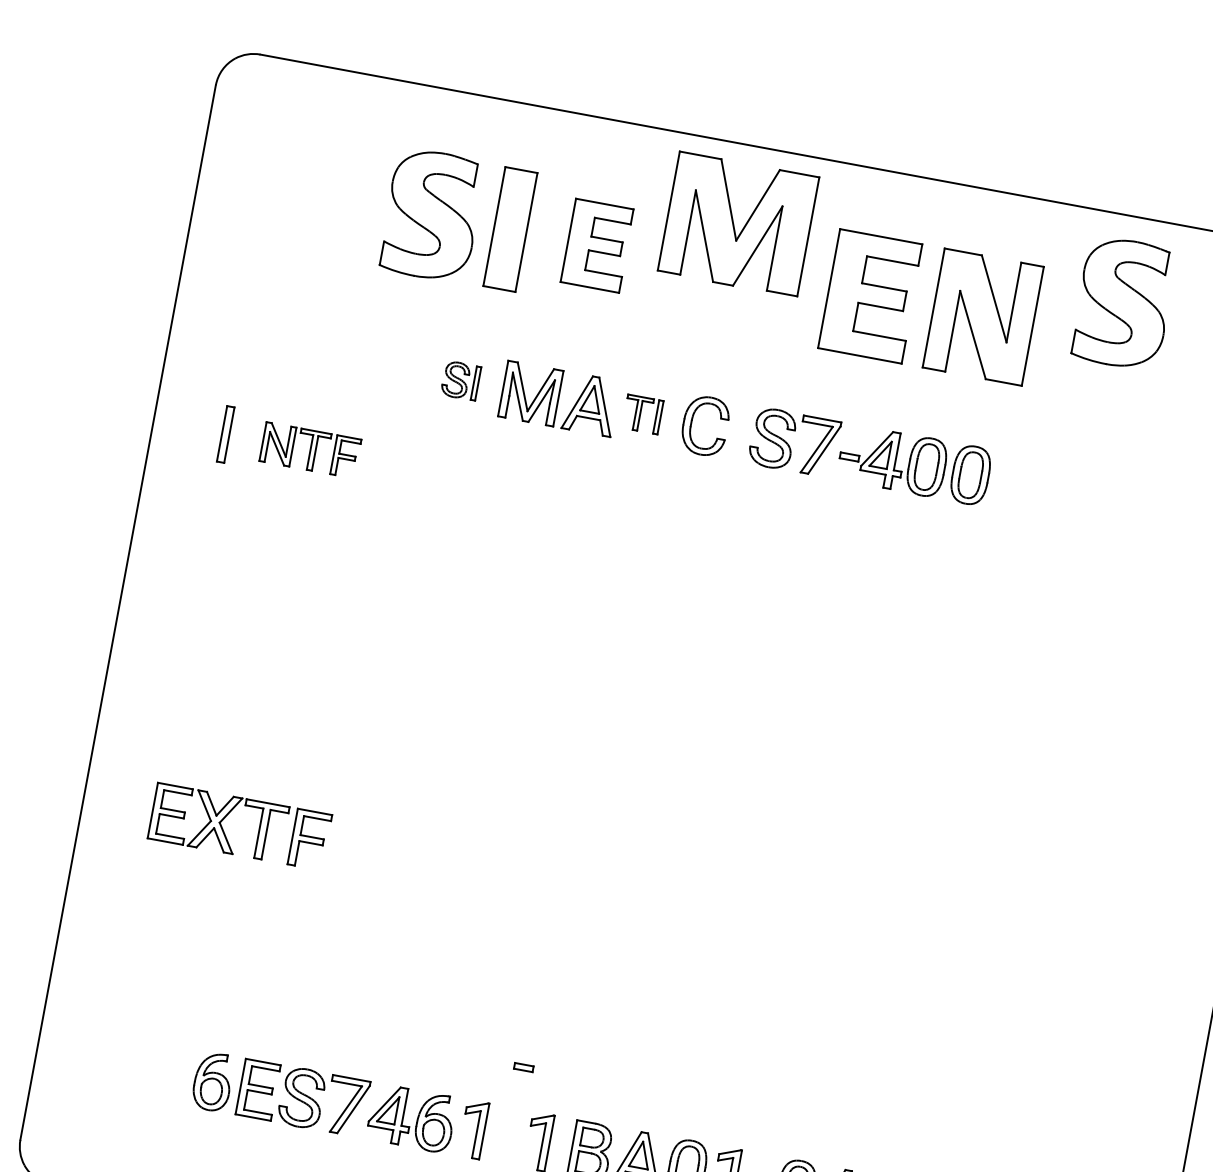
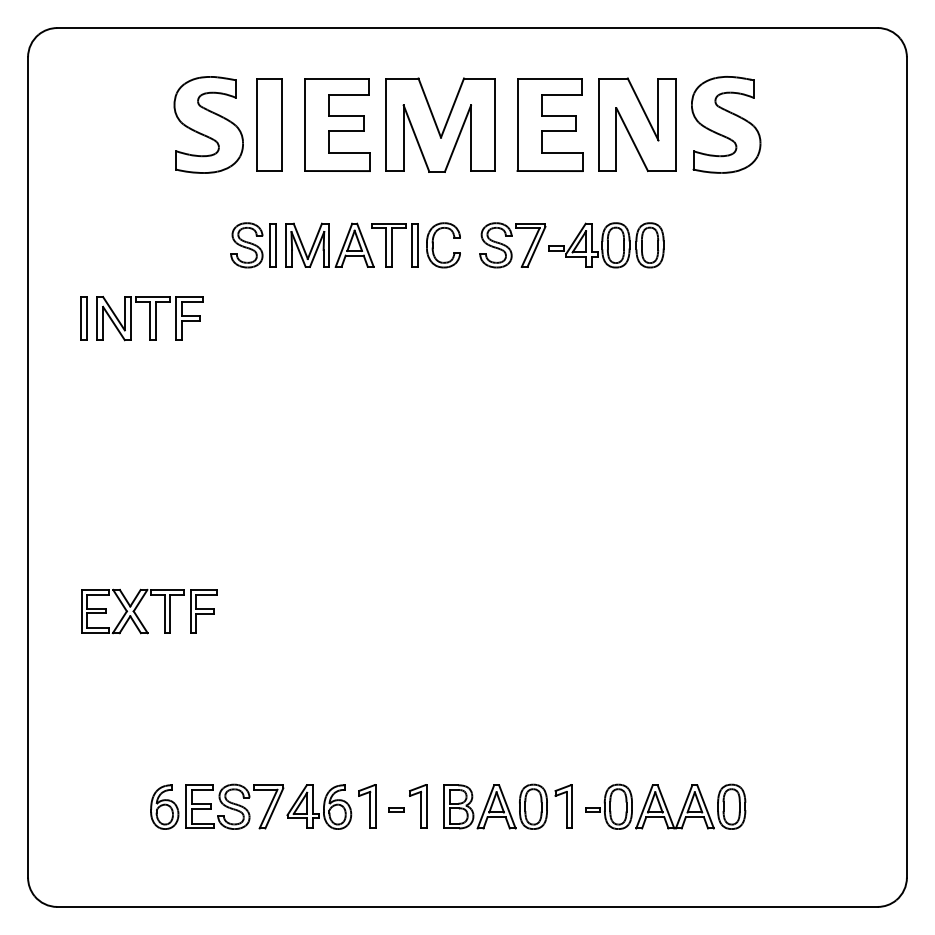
part: (738, 223) -> (440, 124), moved
part: (597, 245) -> (337, 124), size x1.43
part: (1124, 303) -> (726, 124), moved
part: (460, 380) -> (253, 245), size x1.67
part: (642, 414) -> (394, 245), size x1.67
part: (309, 449) -> (149, 318), size x1.43
part: (523, 1066) -> (396, 809), moved

